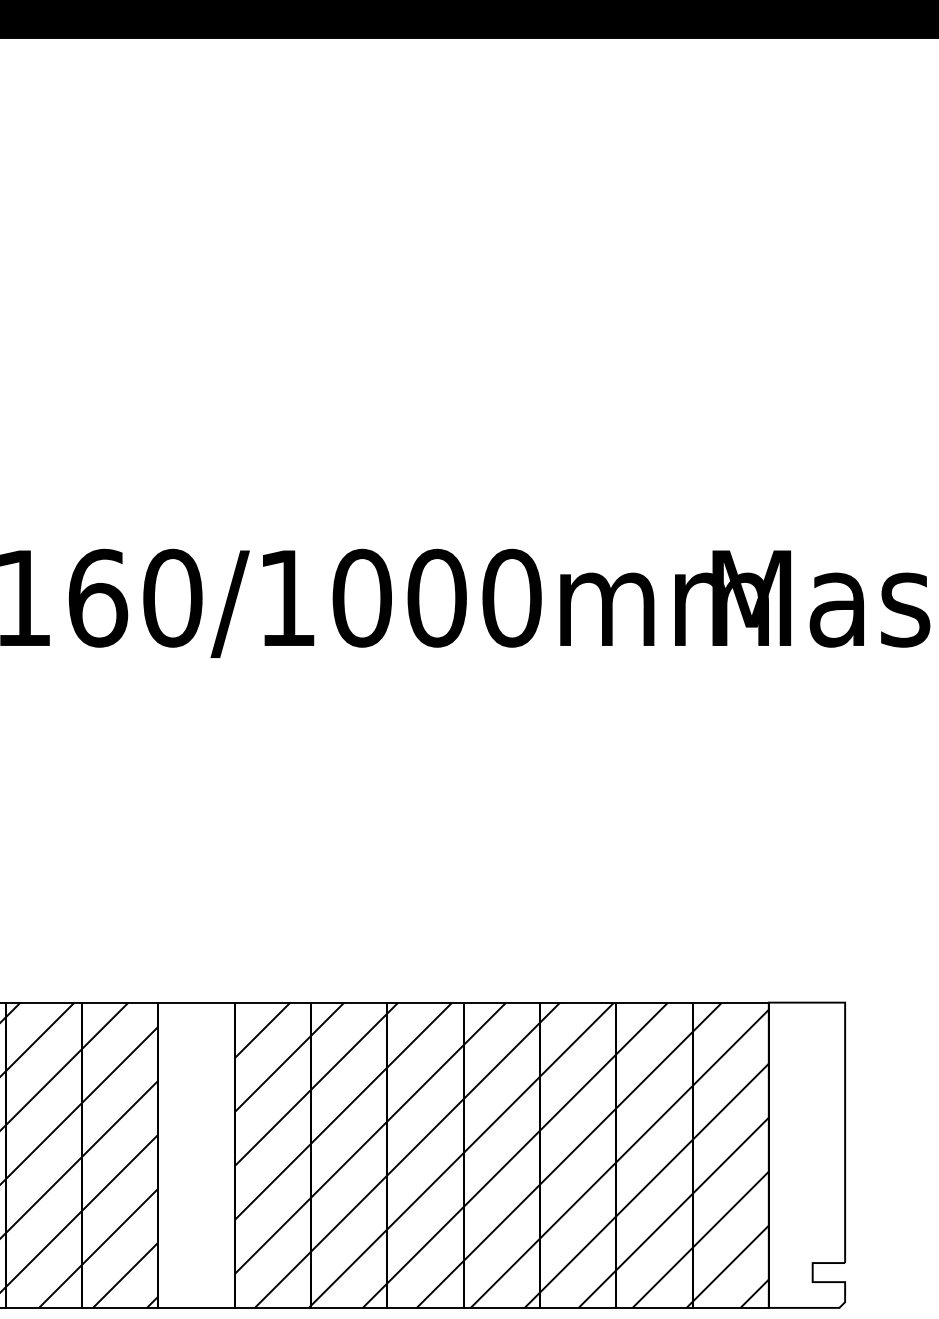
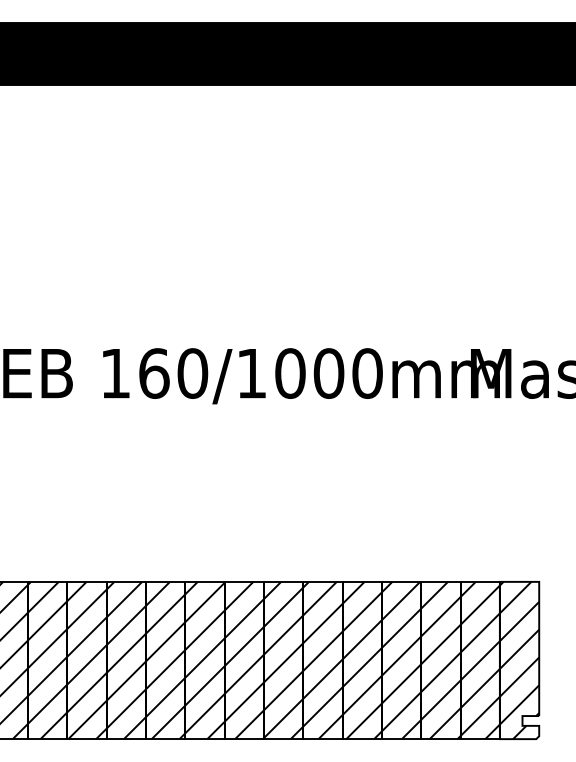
hatch: (195, 1155) -> (204, 660), added
hatch: (806, 1155) -> (519, 660), added

